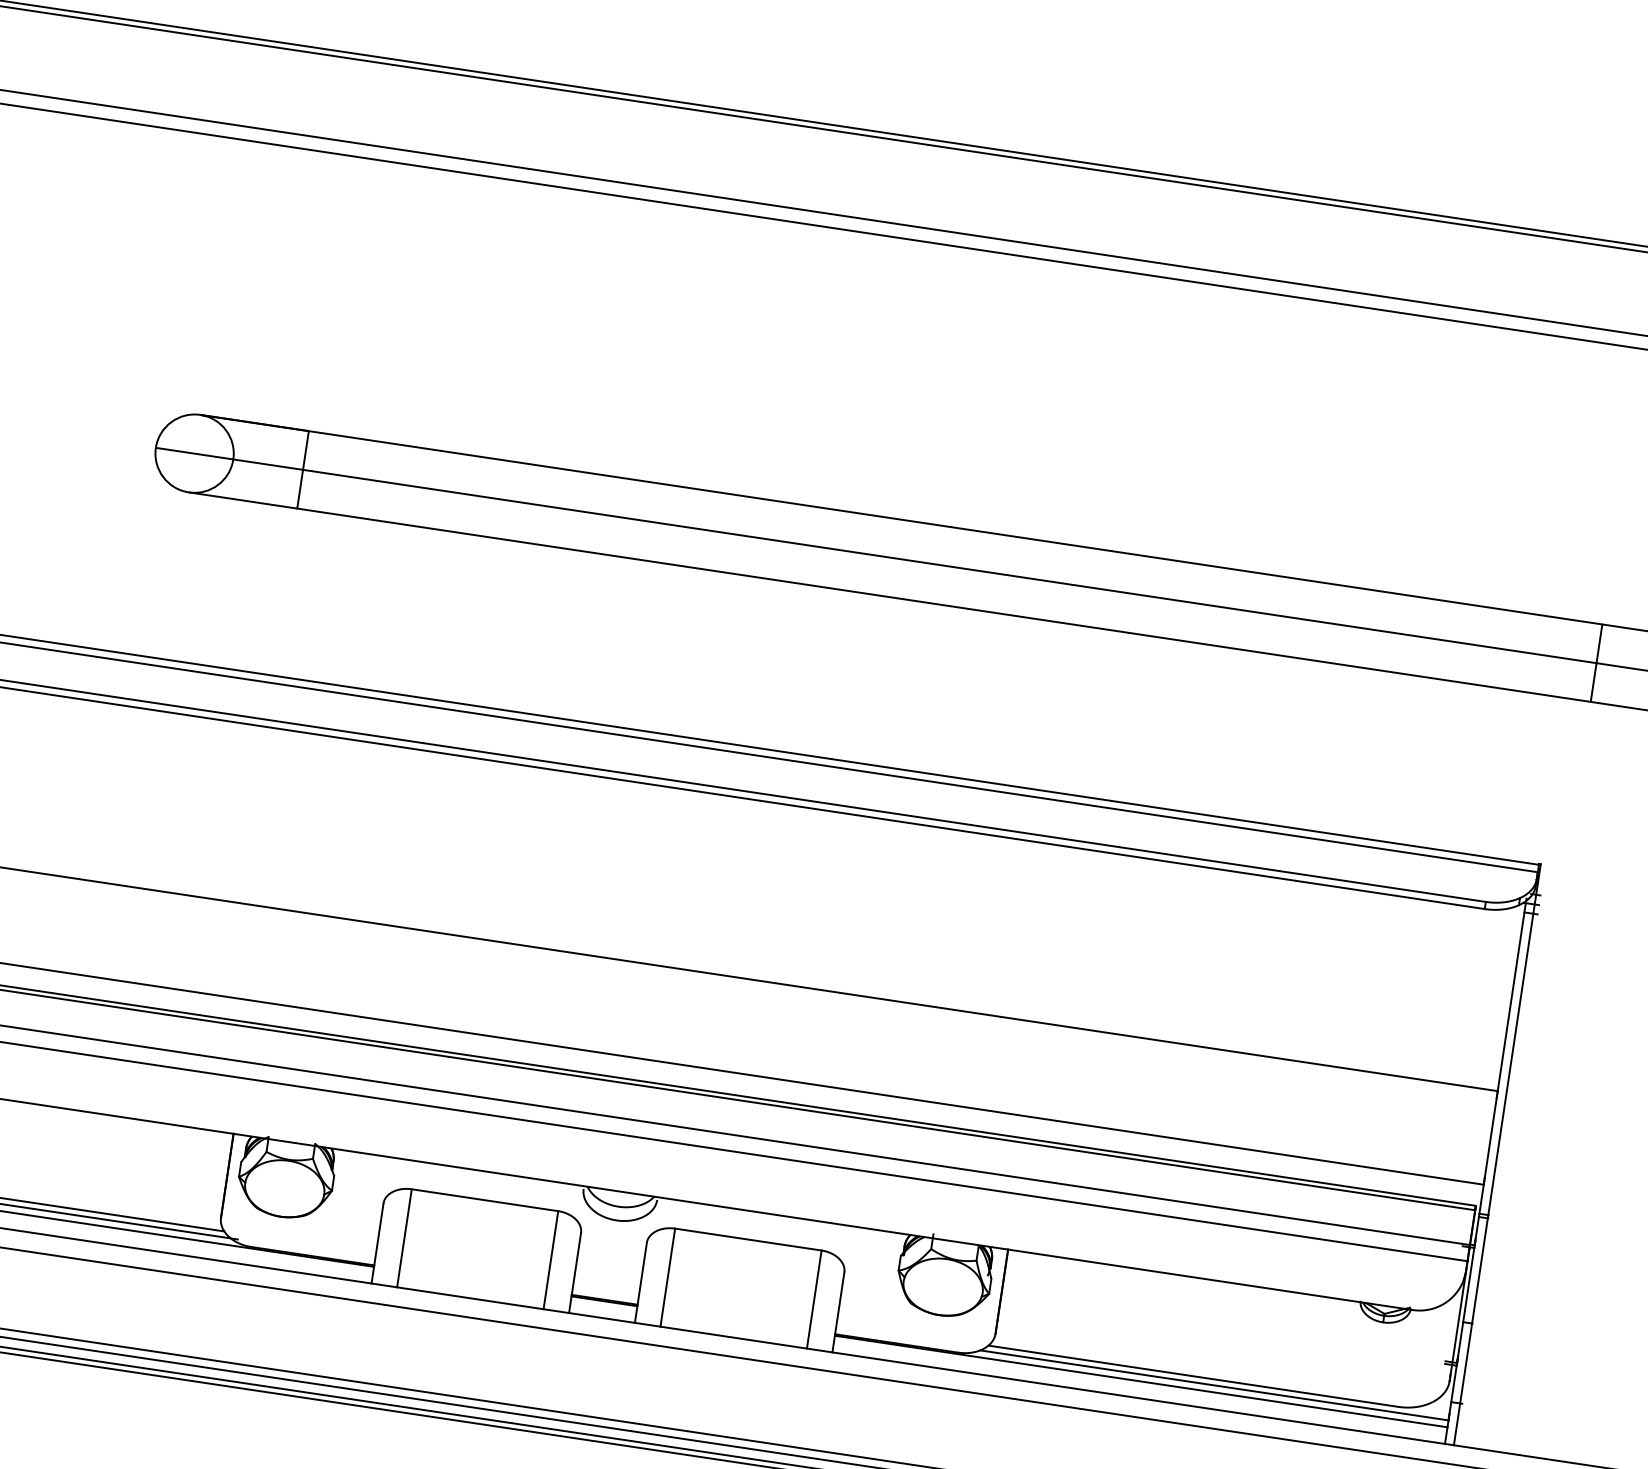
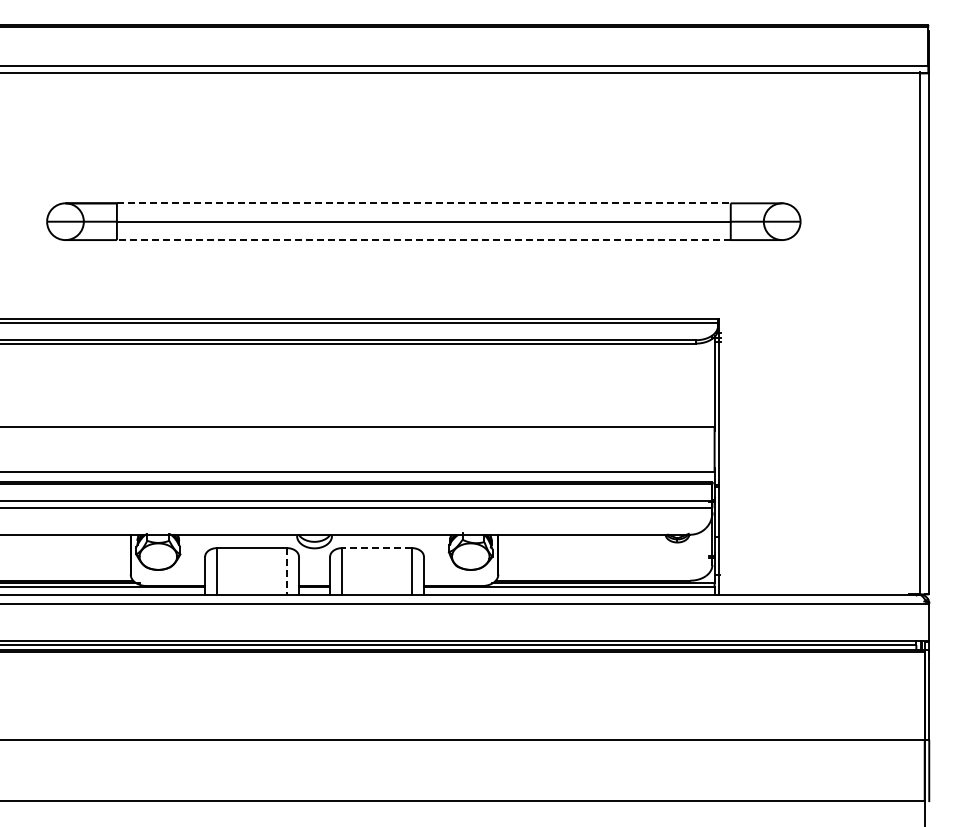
line: (954, 528) -> (423, 203), solid -> dashed
line: (943, 605) -> (423, 240), solid -> dashed
line: (749, 1240) -> (377, 548), solid -> dashed
line: (550, 1260) -> (286, 571), solid -> dashed

